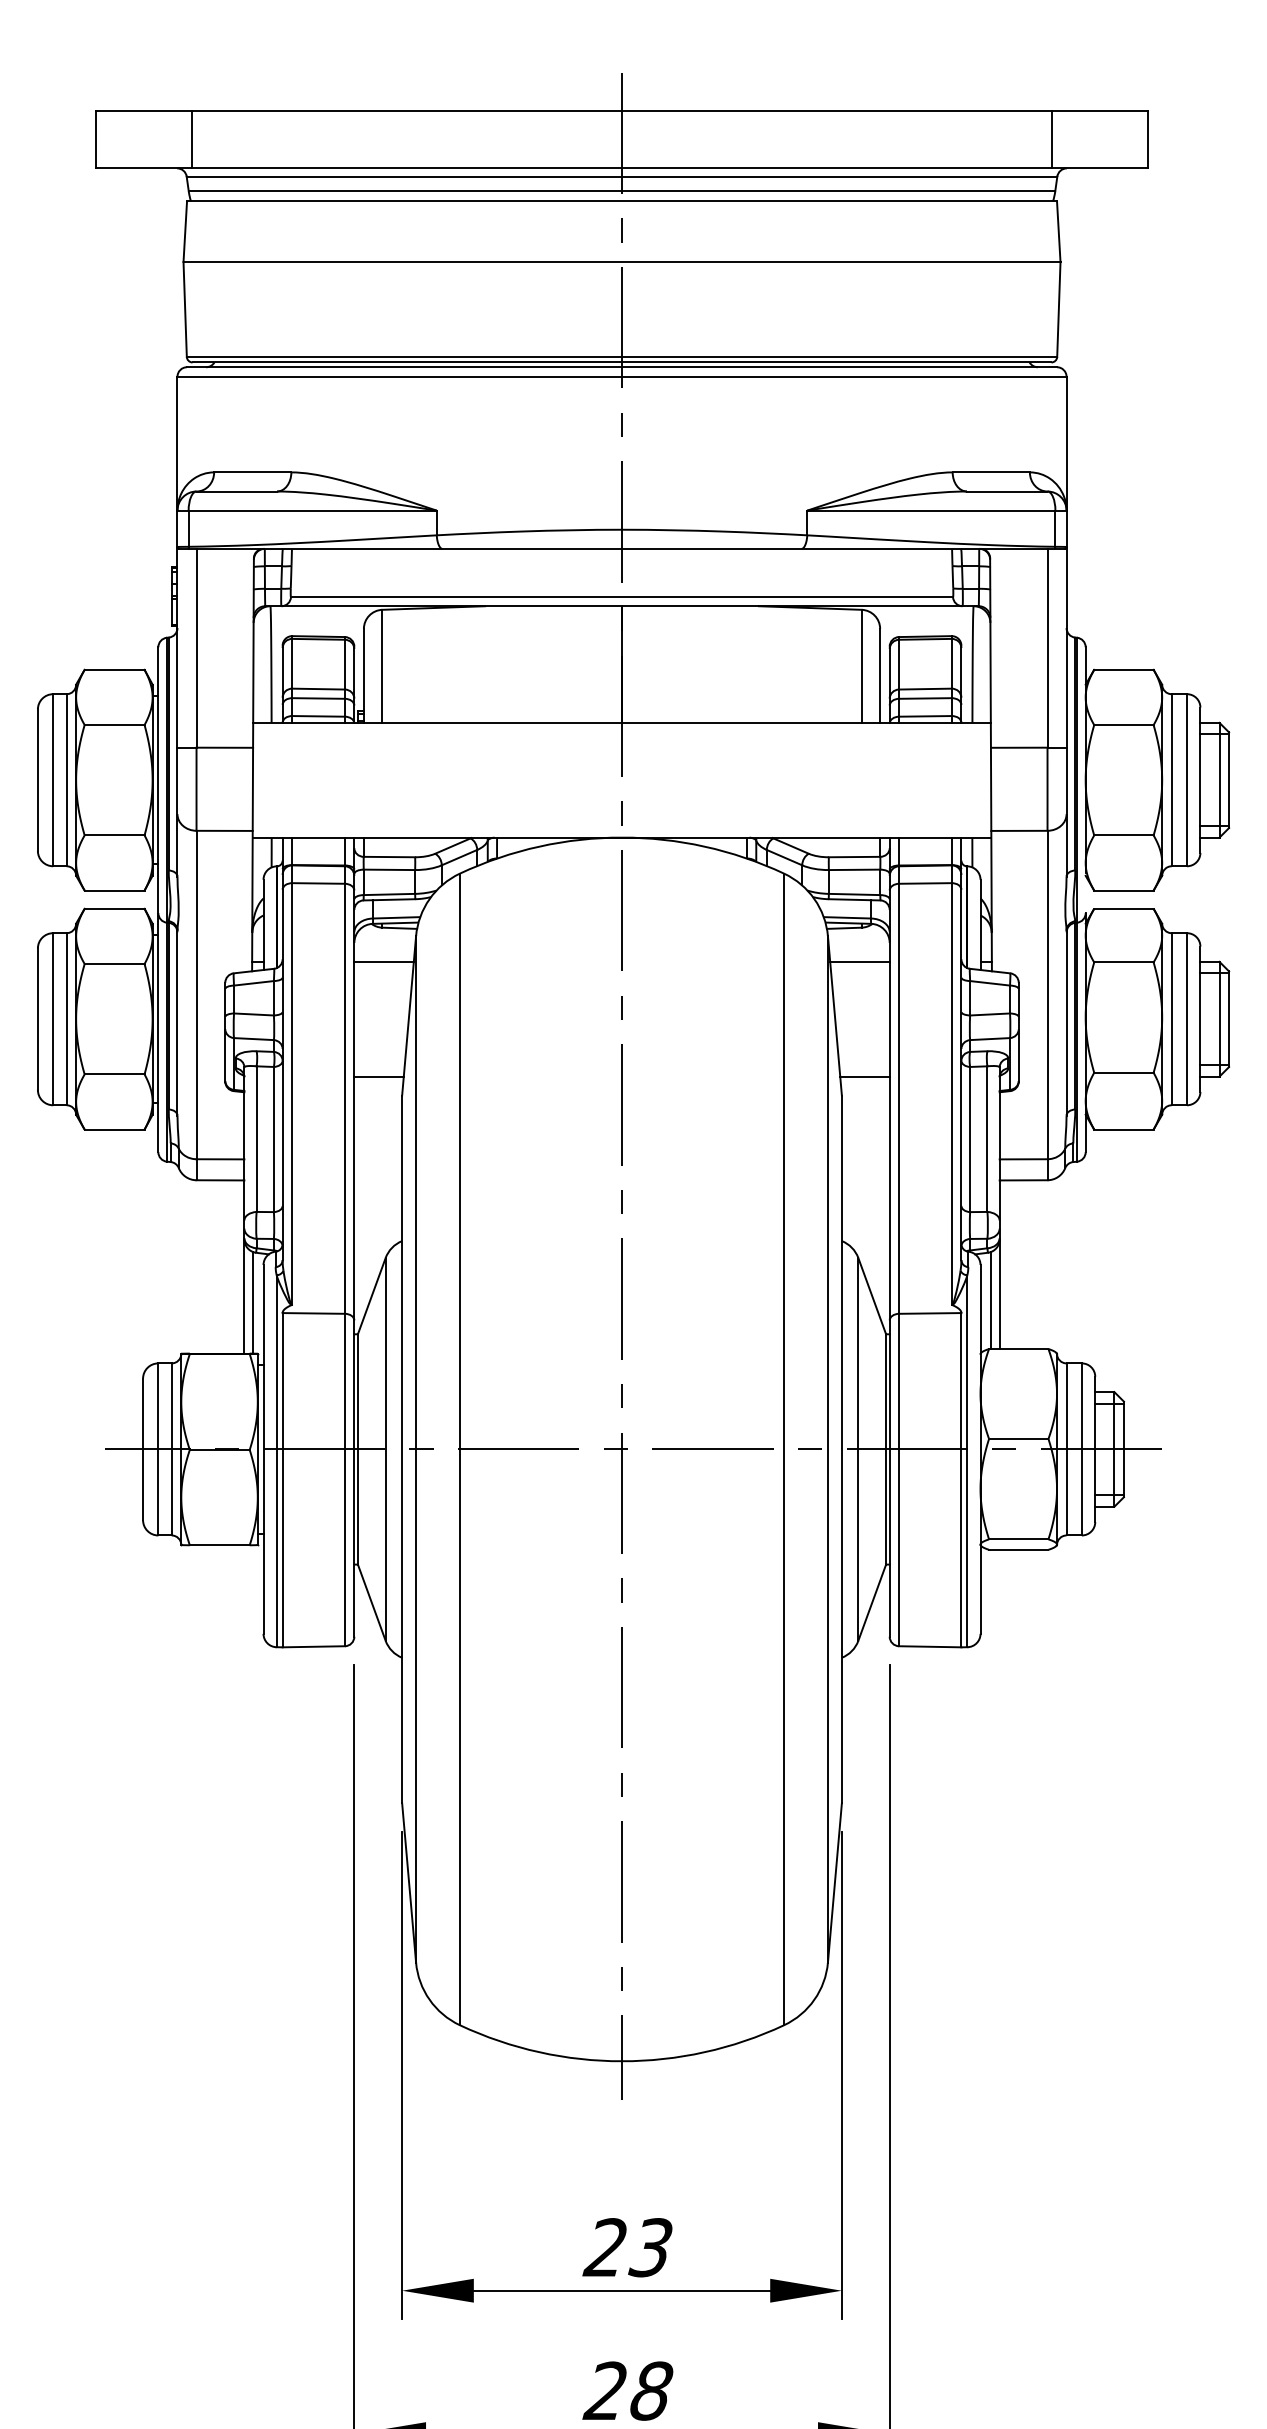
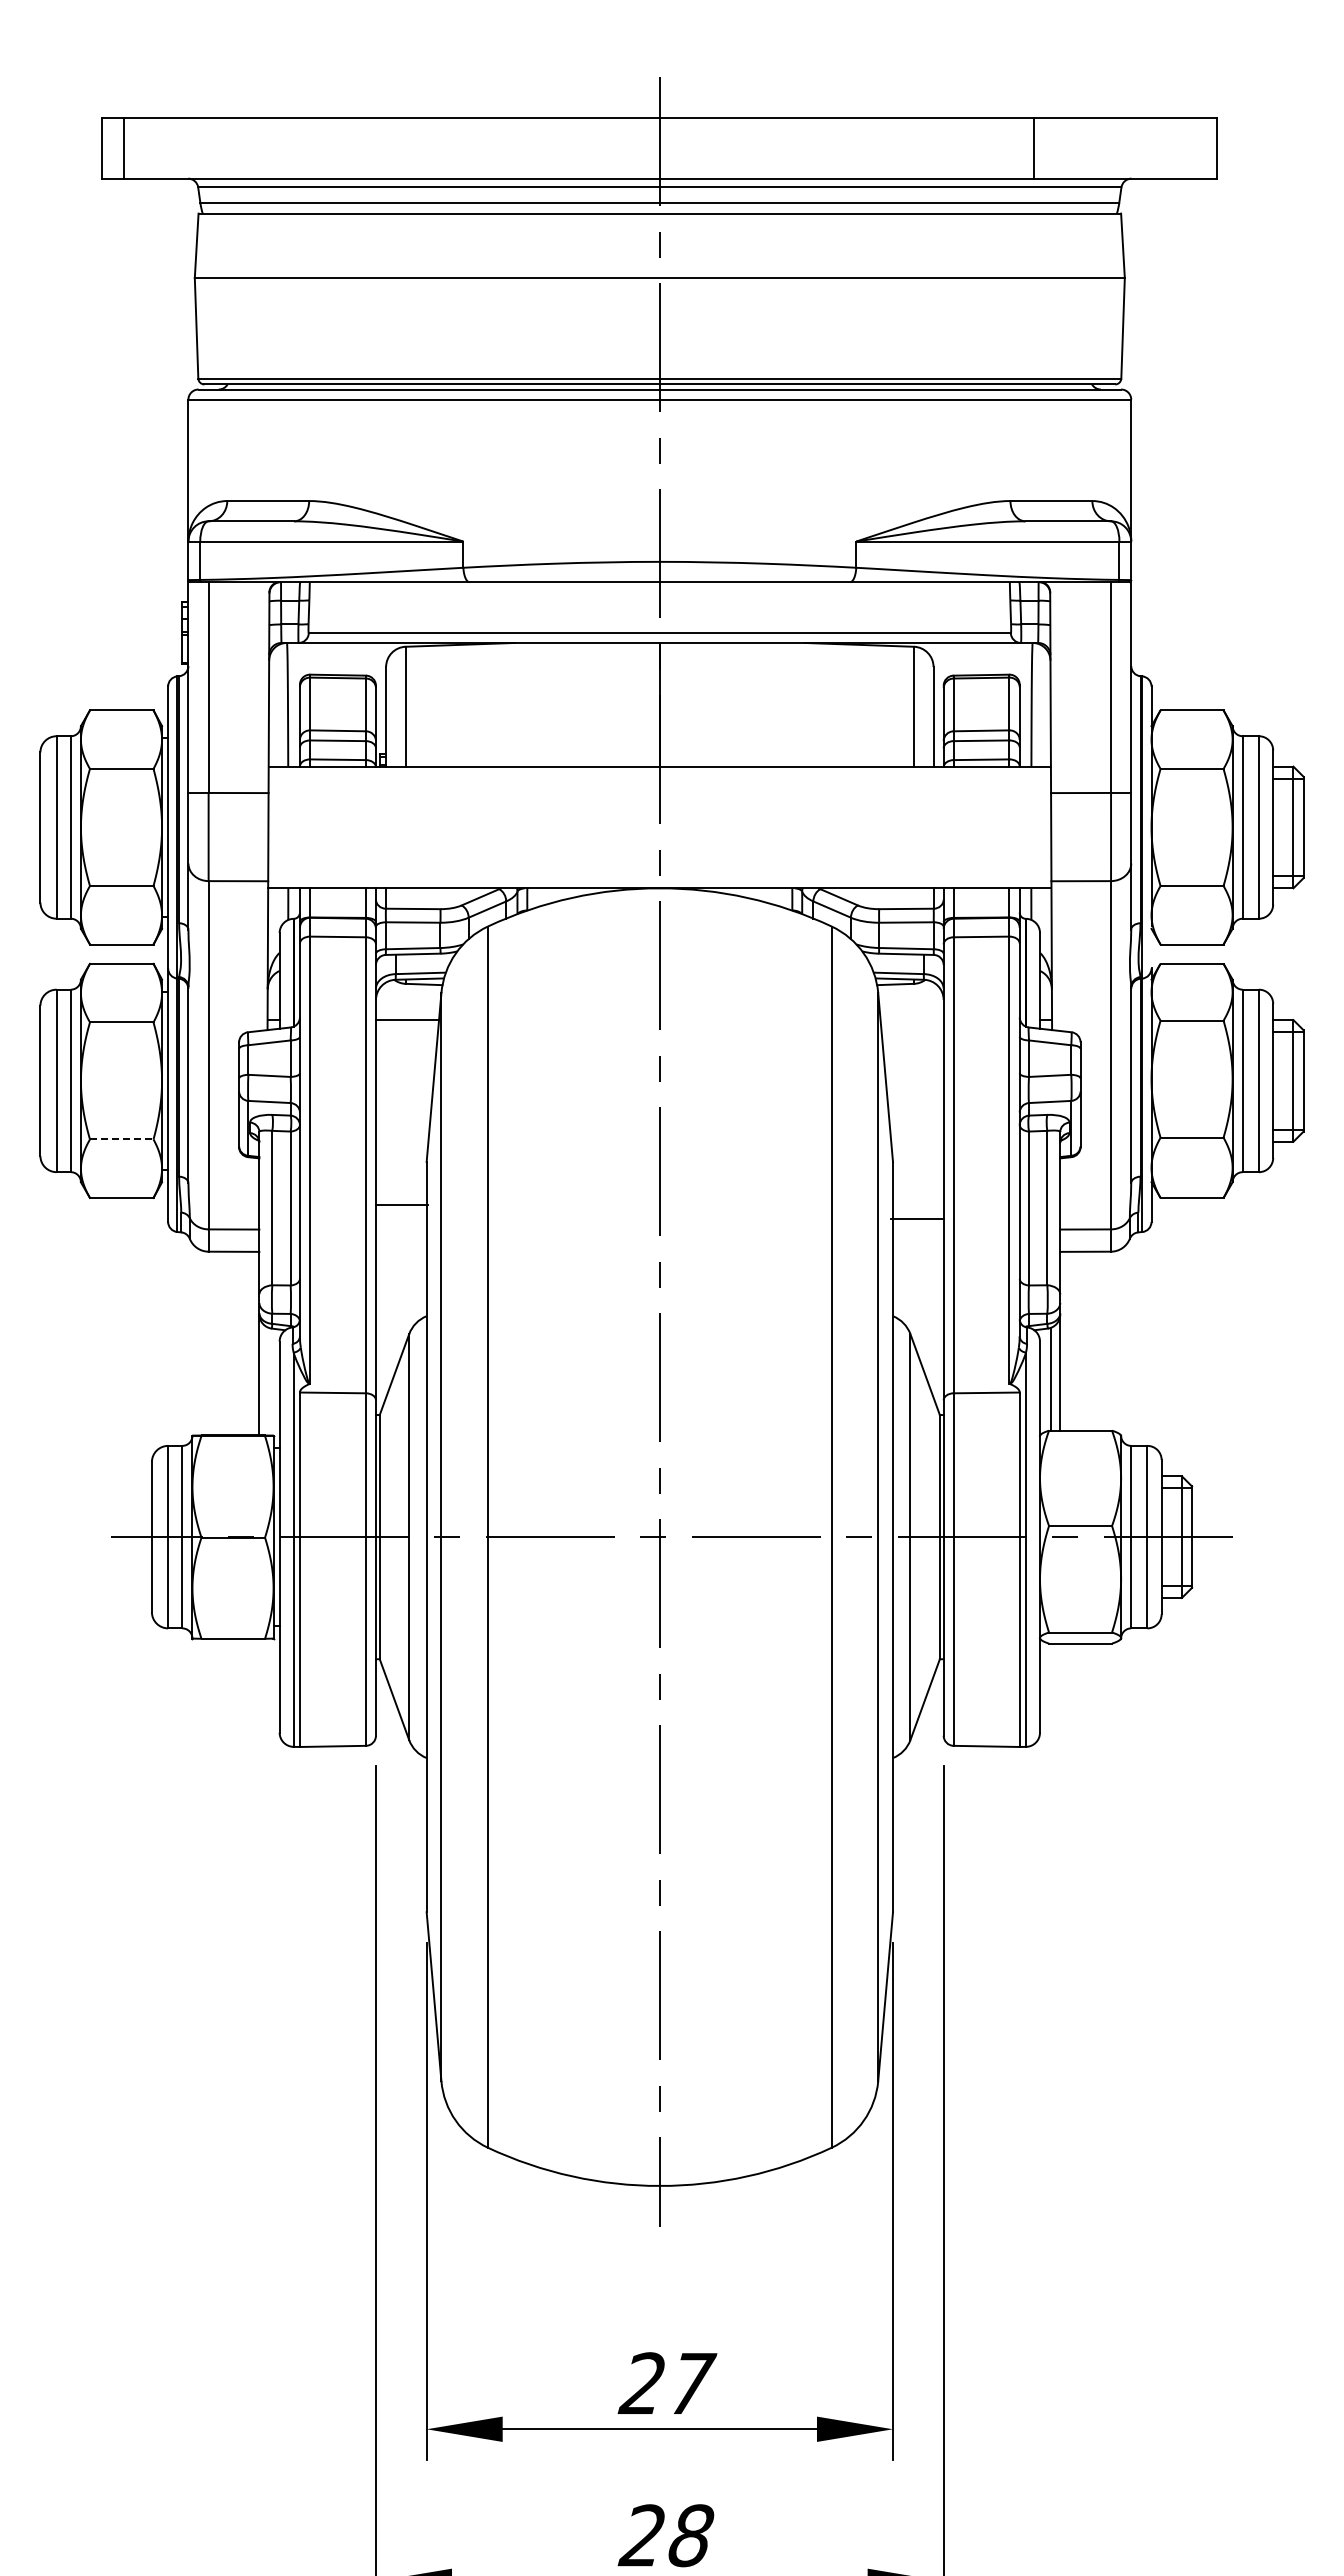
line: (191, 139) -> (123, 147), moved
line: (1052, 139) -> (1034, 147), moved
line: (859, 962) -> (911, 1020), removed
line: (114, 1074) -> (121, 1139), solid -> dashed
line: (378, 1076) -> (401, 1204), moved
line: (865, 1076) -> (917, 1218), moved
line: (252, 1302) -> (268, 1381), removed
text: (651, 2247) -> (691, 2383), 23 -> 27

